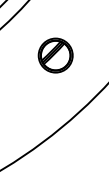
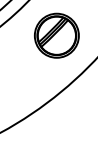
part: (55, 55) -> (56, 35), size x1.67

